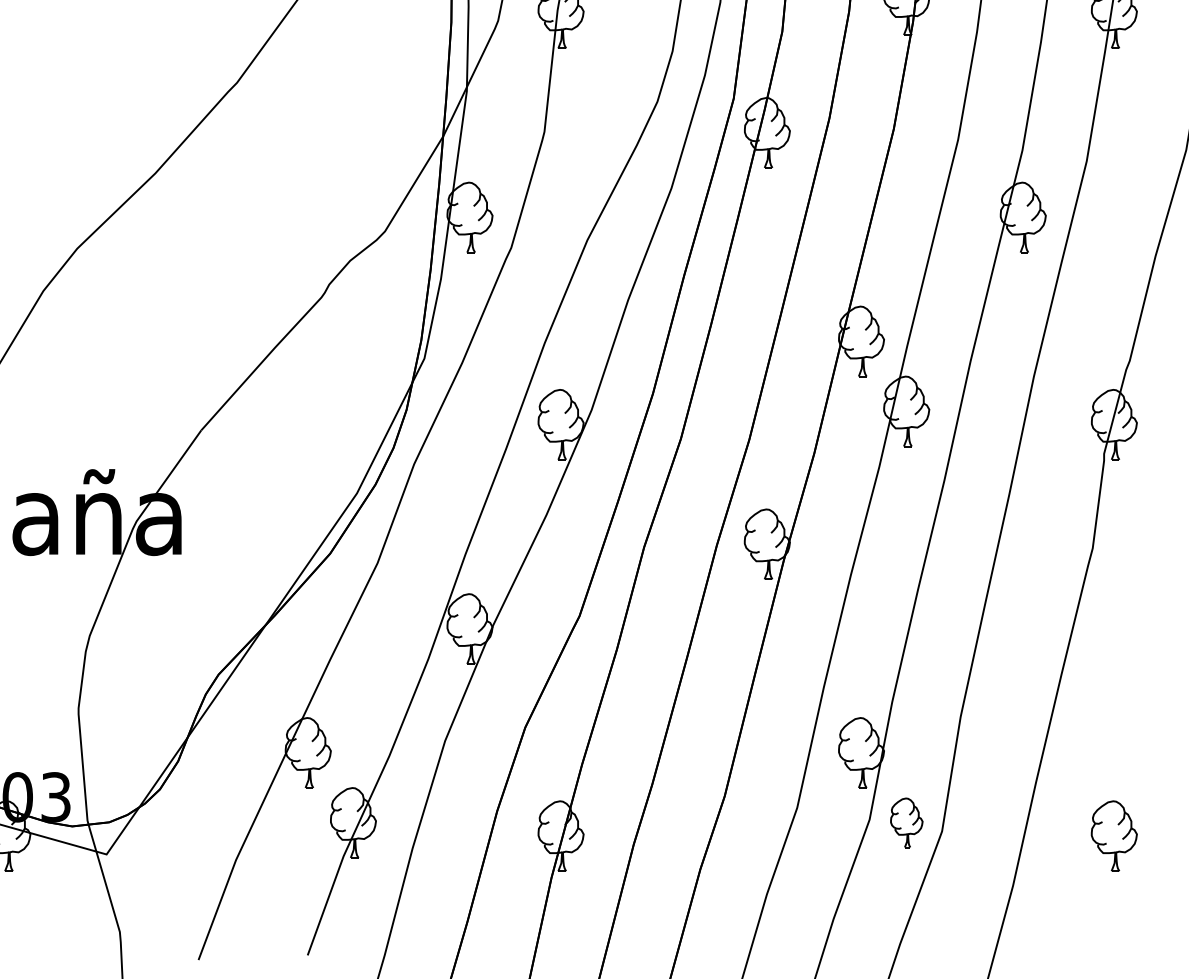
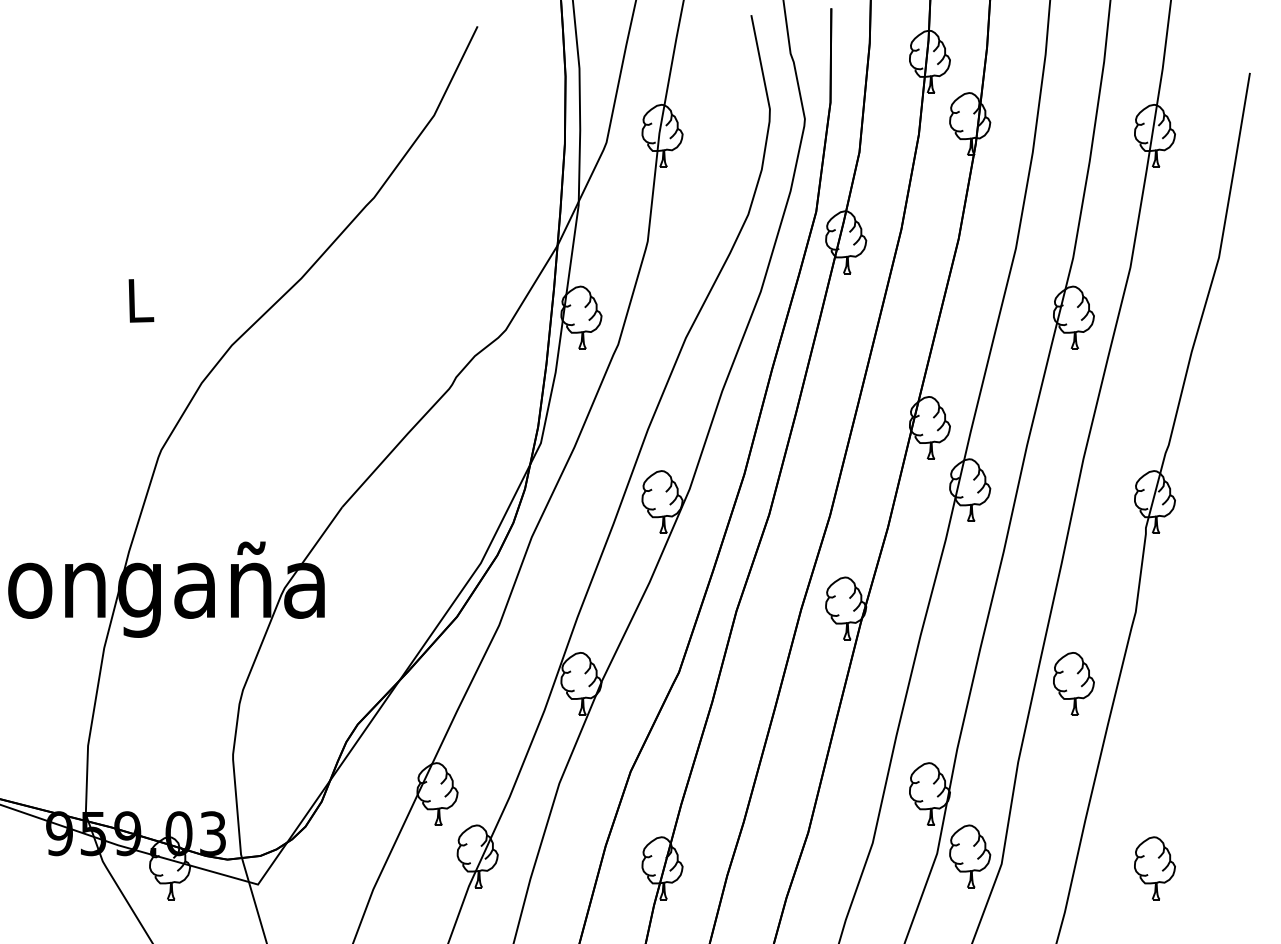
part: (1022, 628) -> (1073, 683), added
part: (907, 822) -> (970, 856), size x1.43

